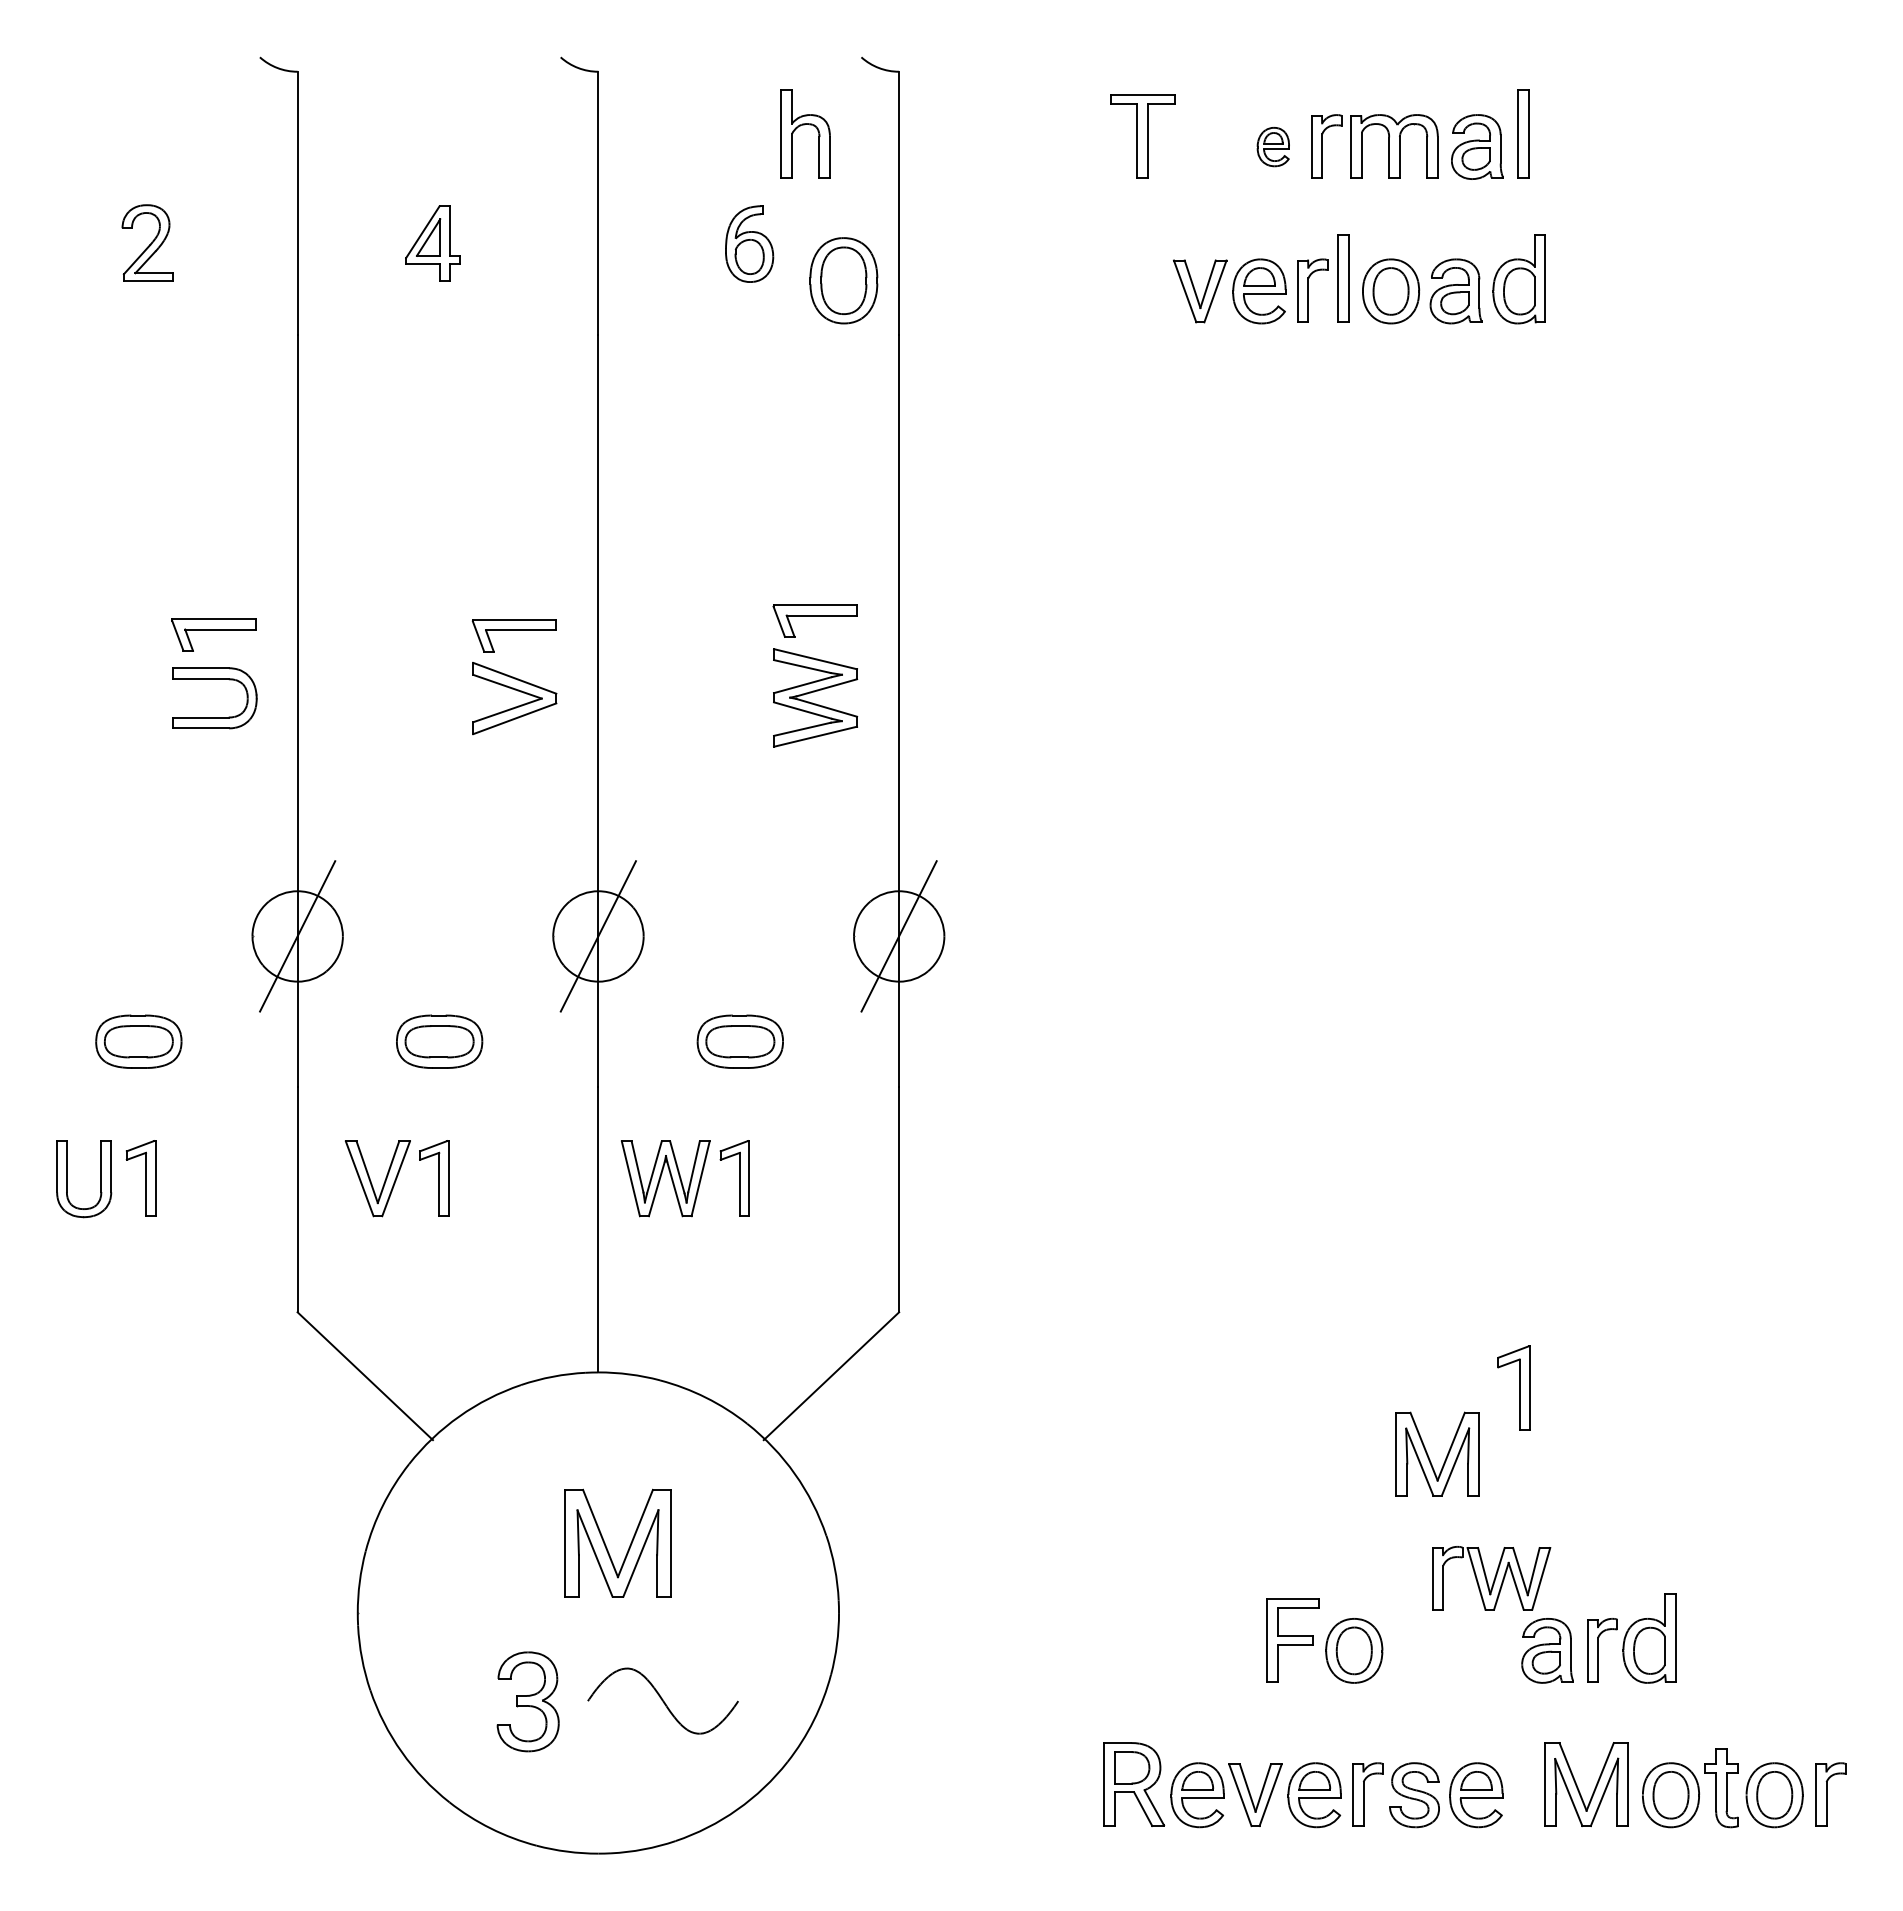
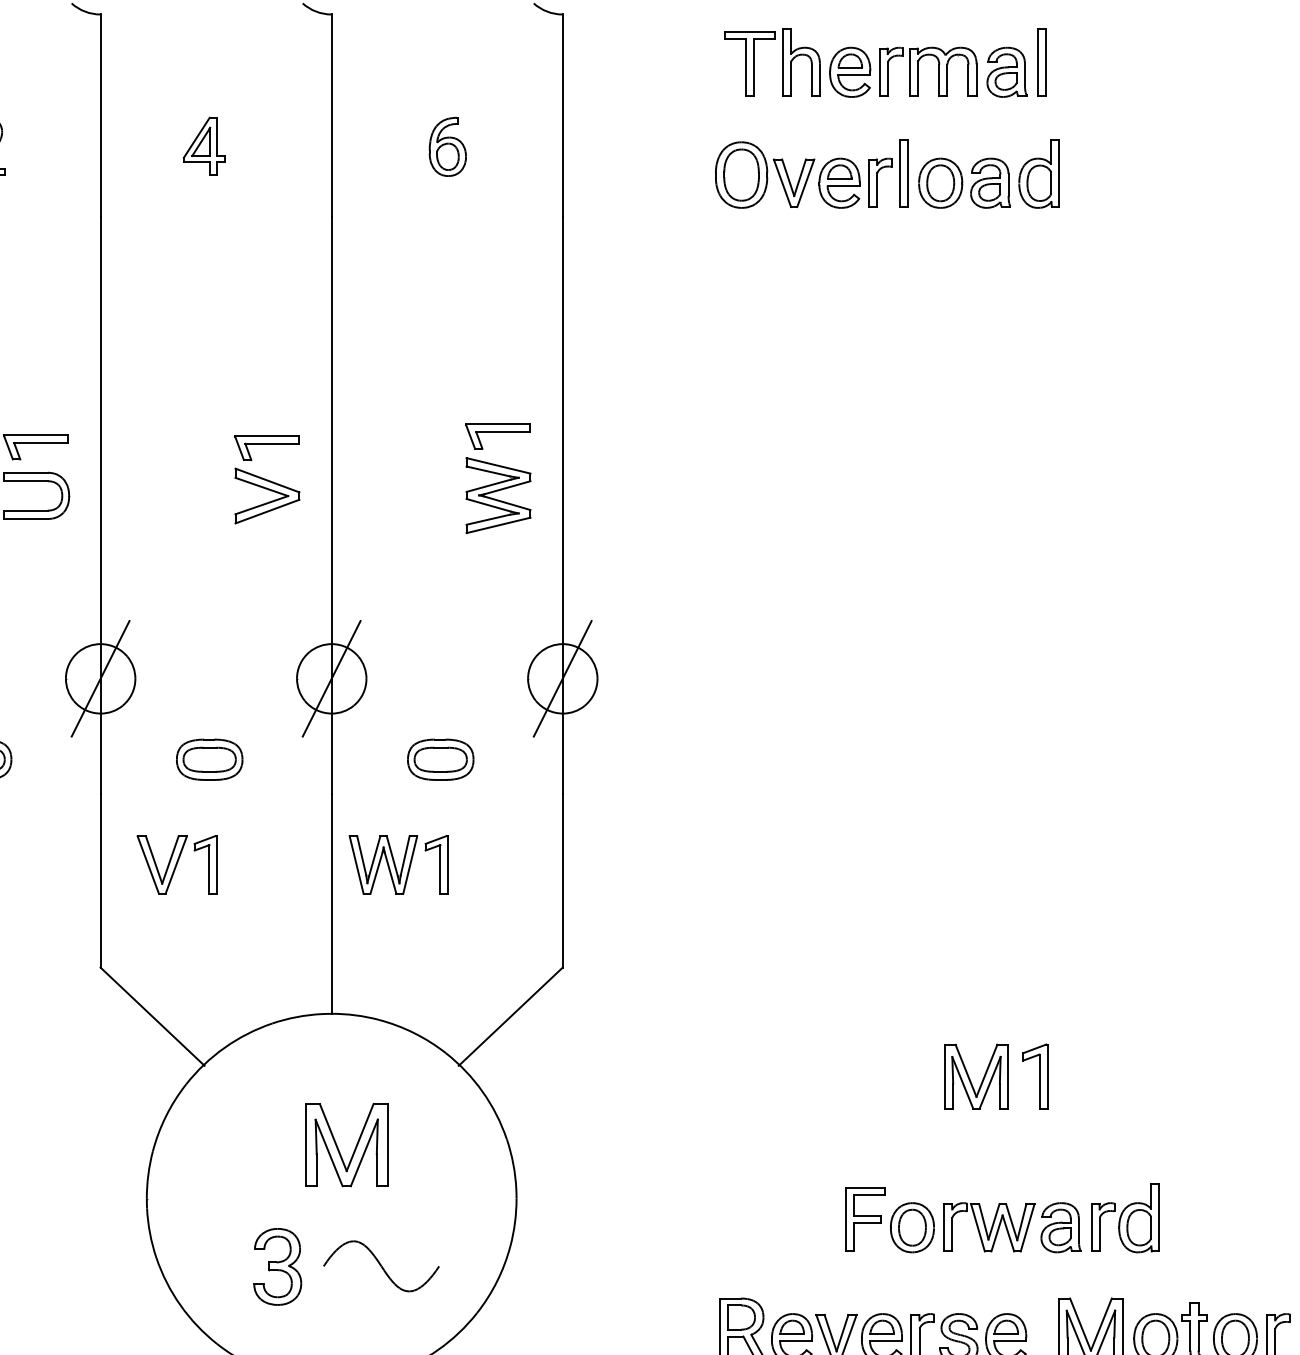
part: (804, 125) -> (800, 55), moved
part: (1273, 146) -> (850, 71), size x1.67
part: (843, 280) -> (741, 174), moved
part: (1513, 1387) -> (1034, 1076), moved
part: (1491, 1578) -> (989, 1227), moved

